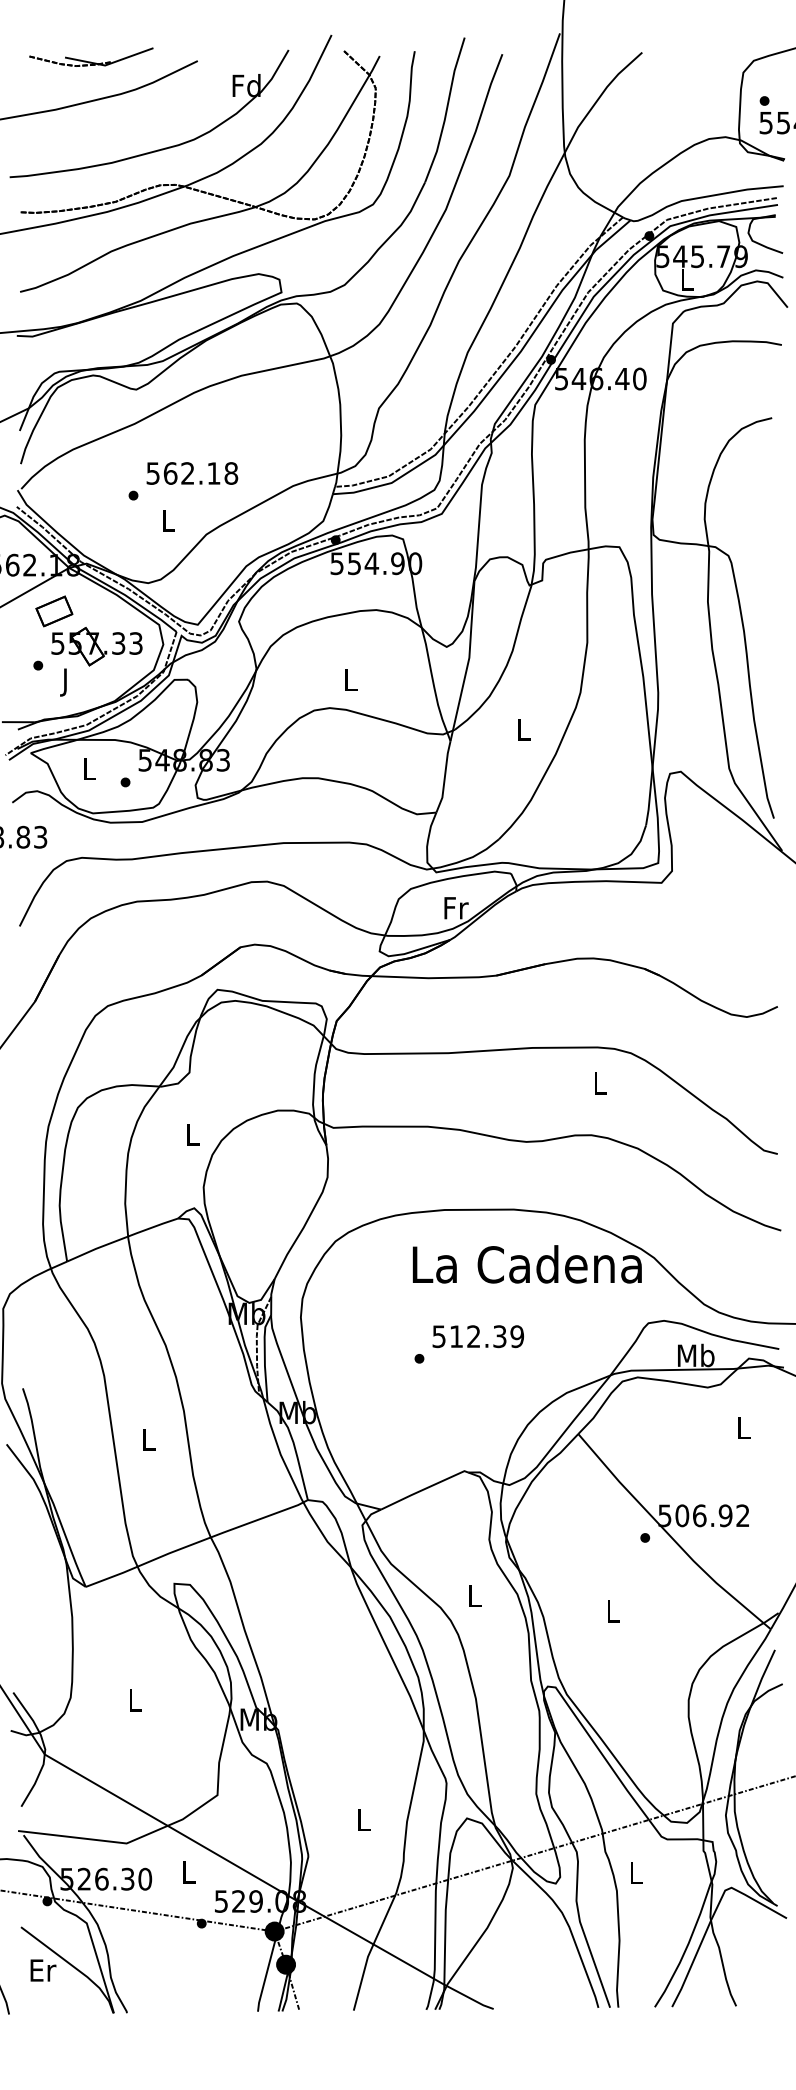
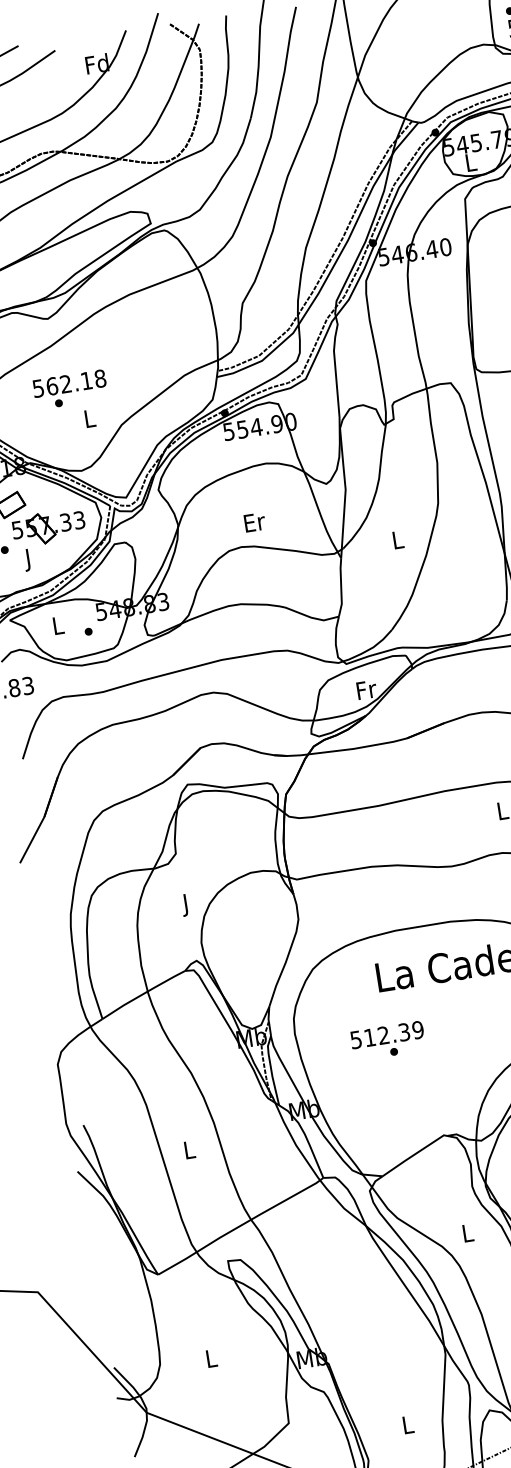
text: (192, 473) -> (69, 383), moved
text: (351, 680) -> (255, 522), L -> Er
text: (192, 1137) -> (186, 904), L -> J
text: (477, 1336) -> (386, 1034), moved

